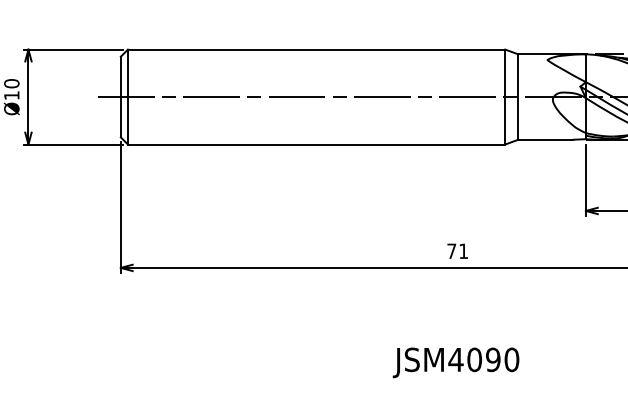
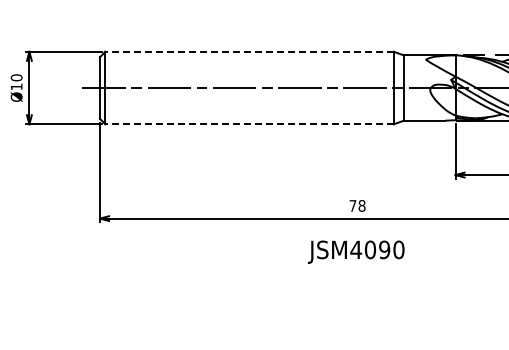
line: (316, 49) -> (249, 51), solid -> dashed
line: (316, 144) -> (249, 124), solid -> dashed
text: (462, 250) -> (361, 205), 71 -> 78
text: (456, 361) -> (356, 251), moved

